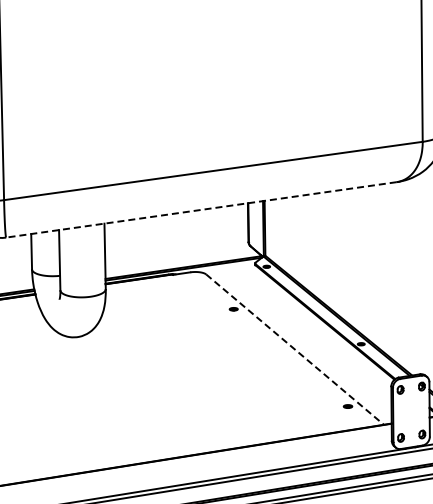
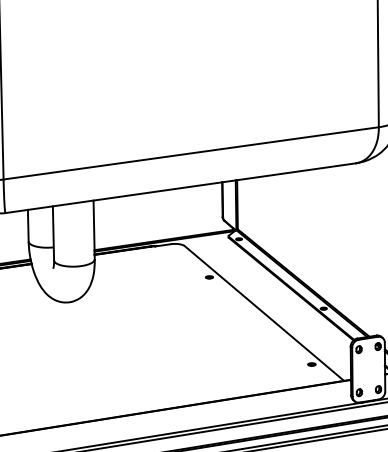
line: (200, 209) -> (179, 187), dashed -> solid
line: (295, 349) -> (264, 313), dashed -> solid

